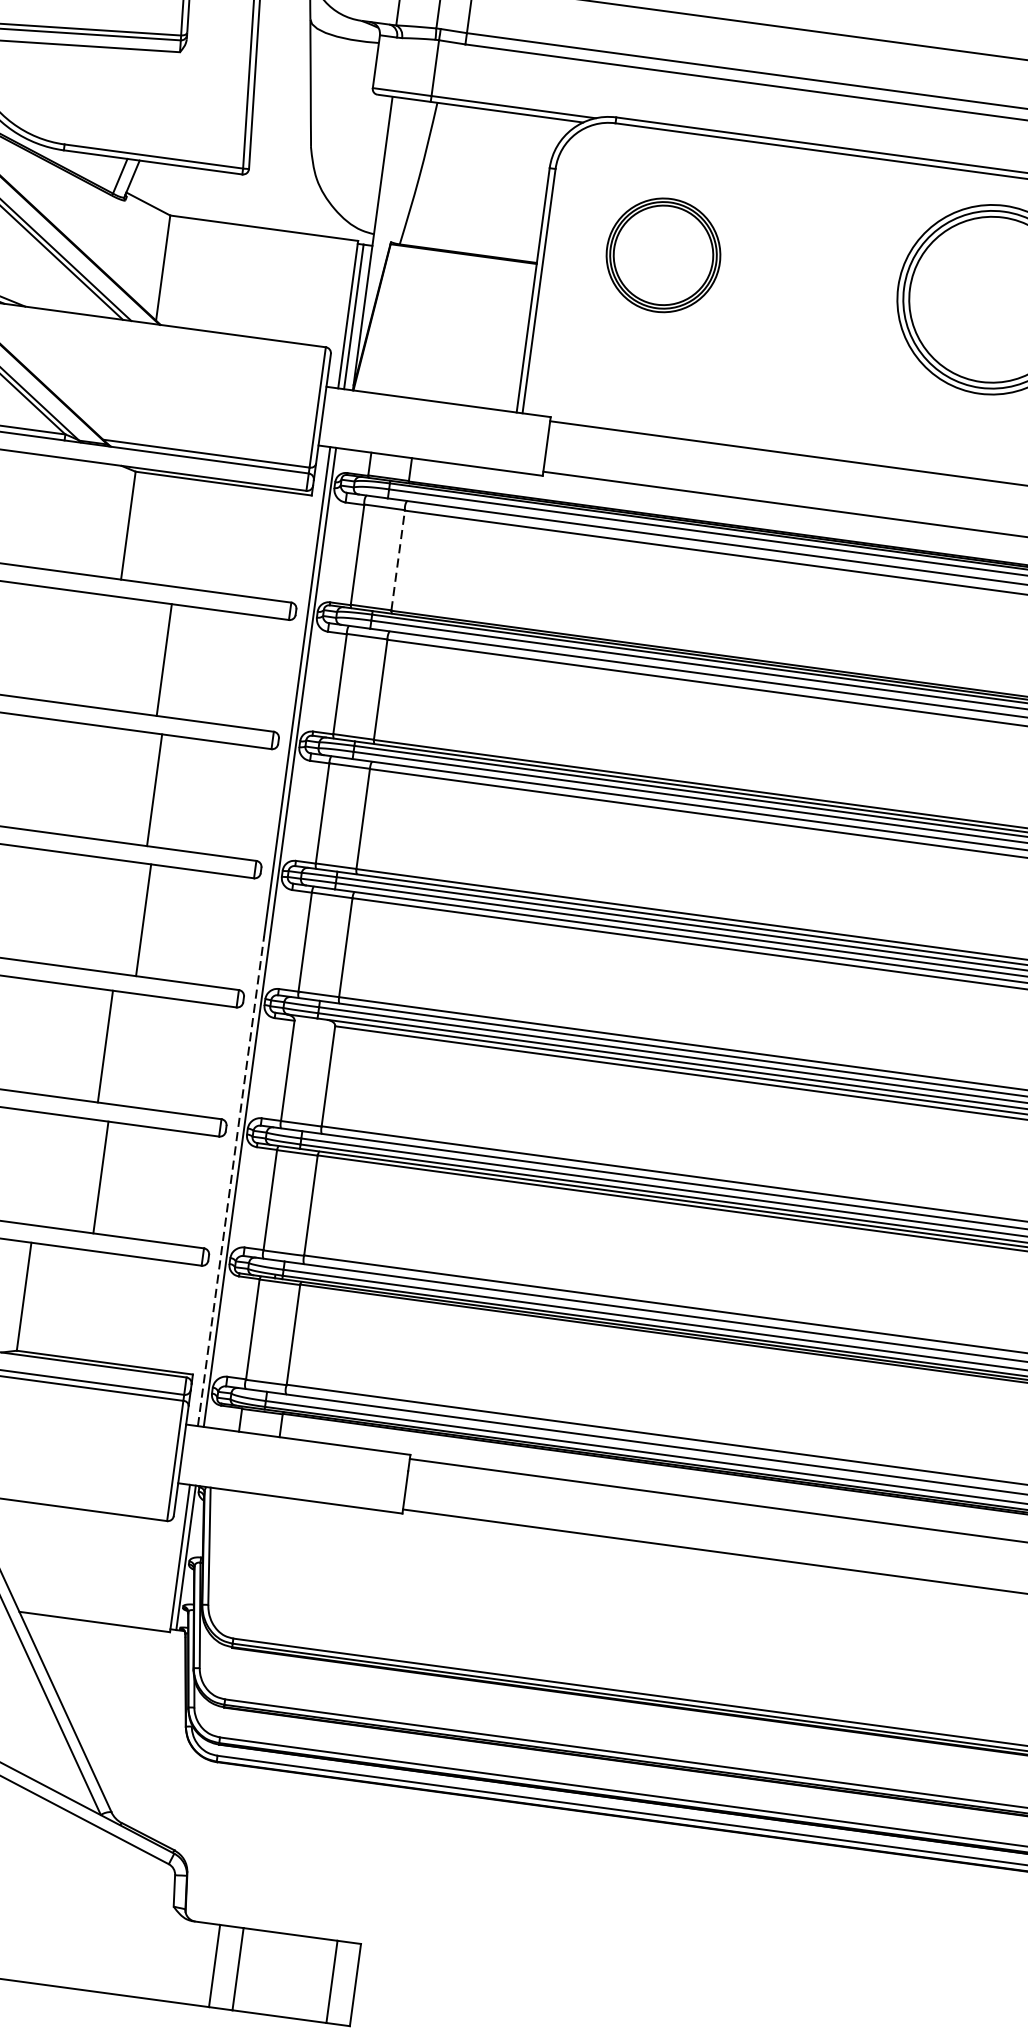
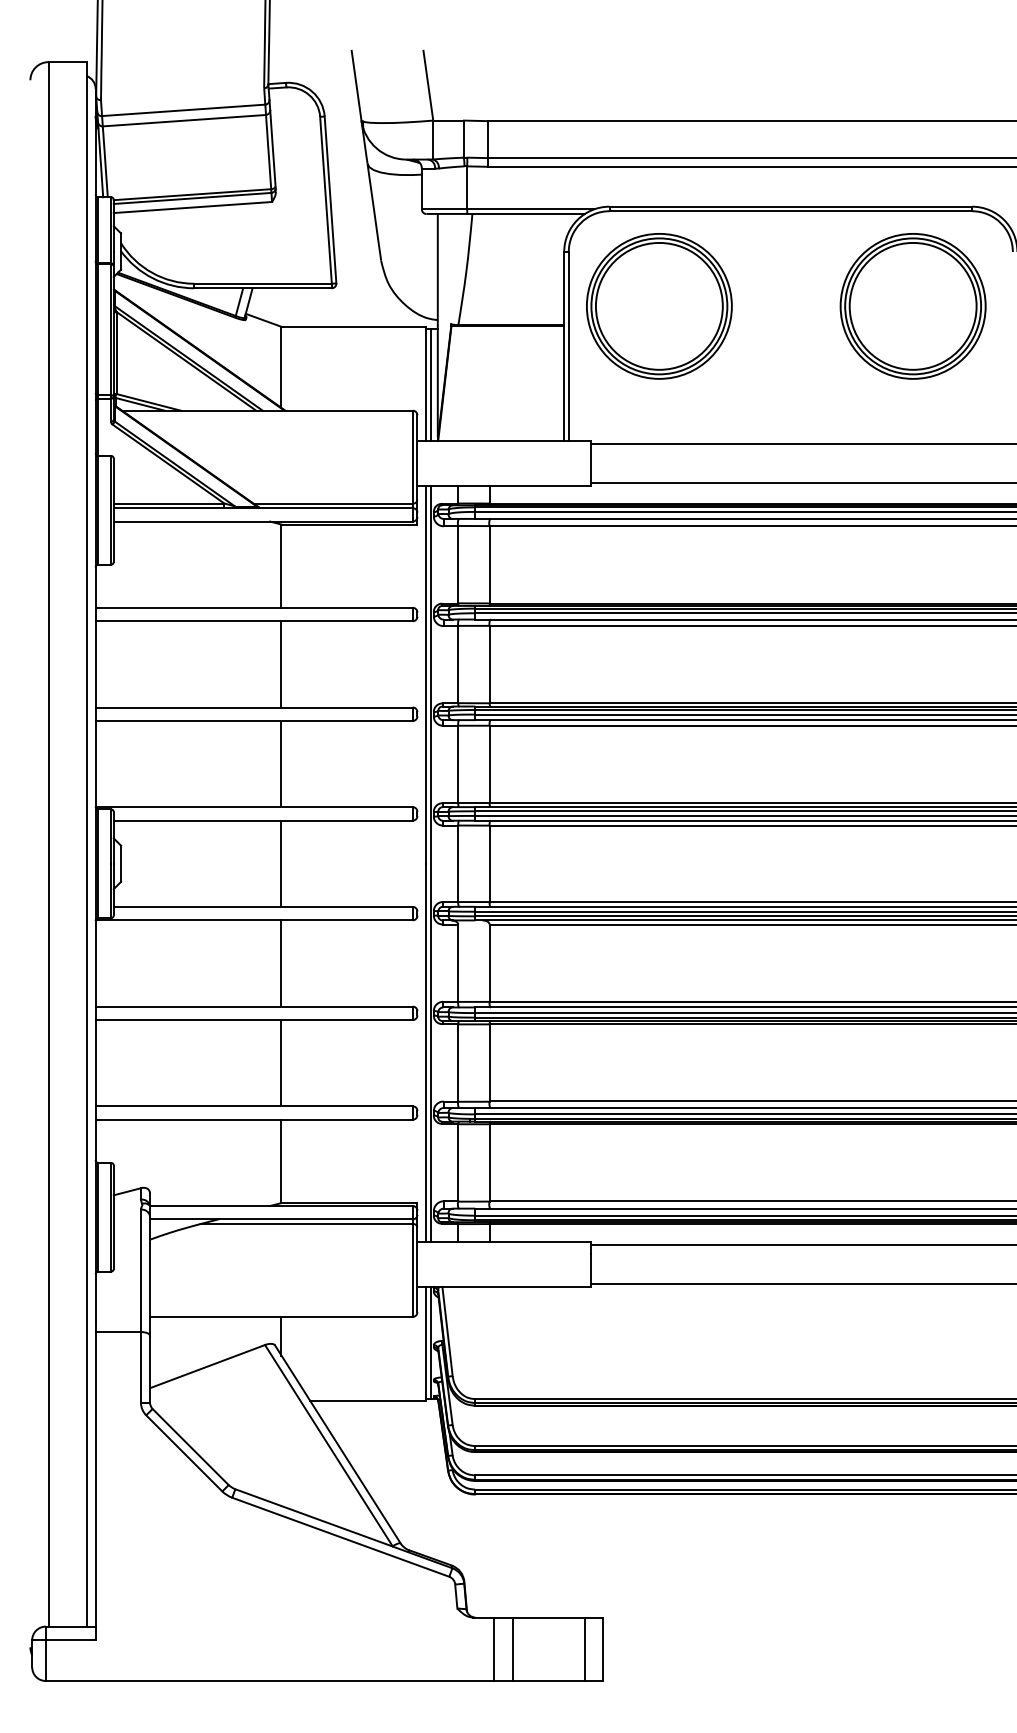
part: (663, 255) -> (659, 306), size x1.67
line: (398, 559) -> (489, 564), dashed -> solid
line: (164, 660) -> (281, 664), moved
line: (154, 789) -> (281, 763), moved
line: (143, 919) -> (281, 863), moved
line: (105, 1046) -> (281, 963), moved
line: (100, 1177) -> (281, 1063), moved
line: (231, 1181) -> (426, 1052), dashed -> solid

